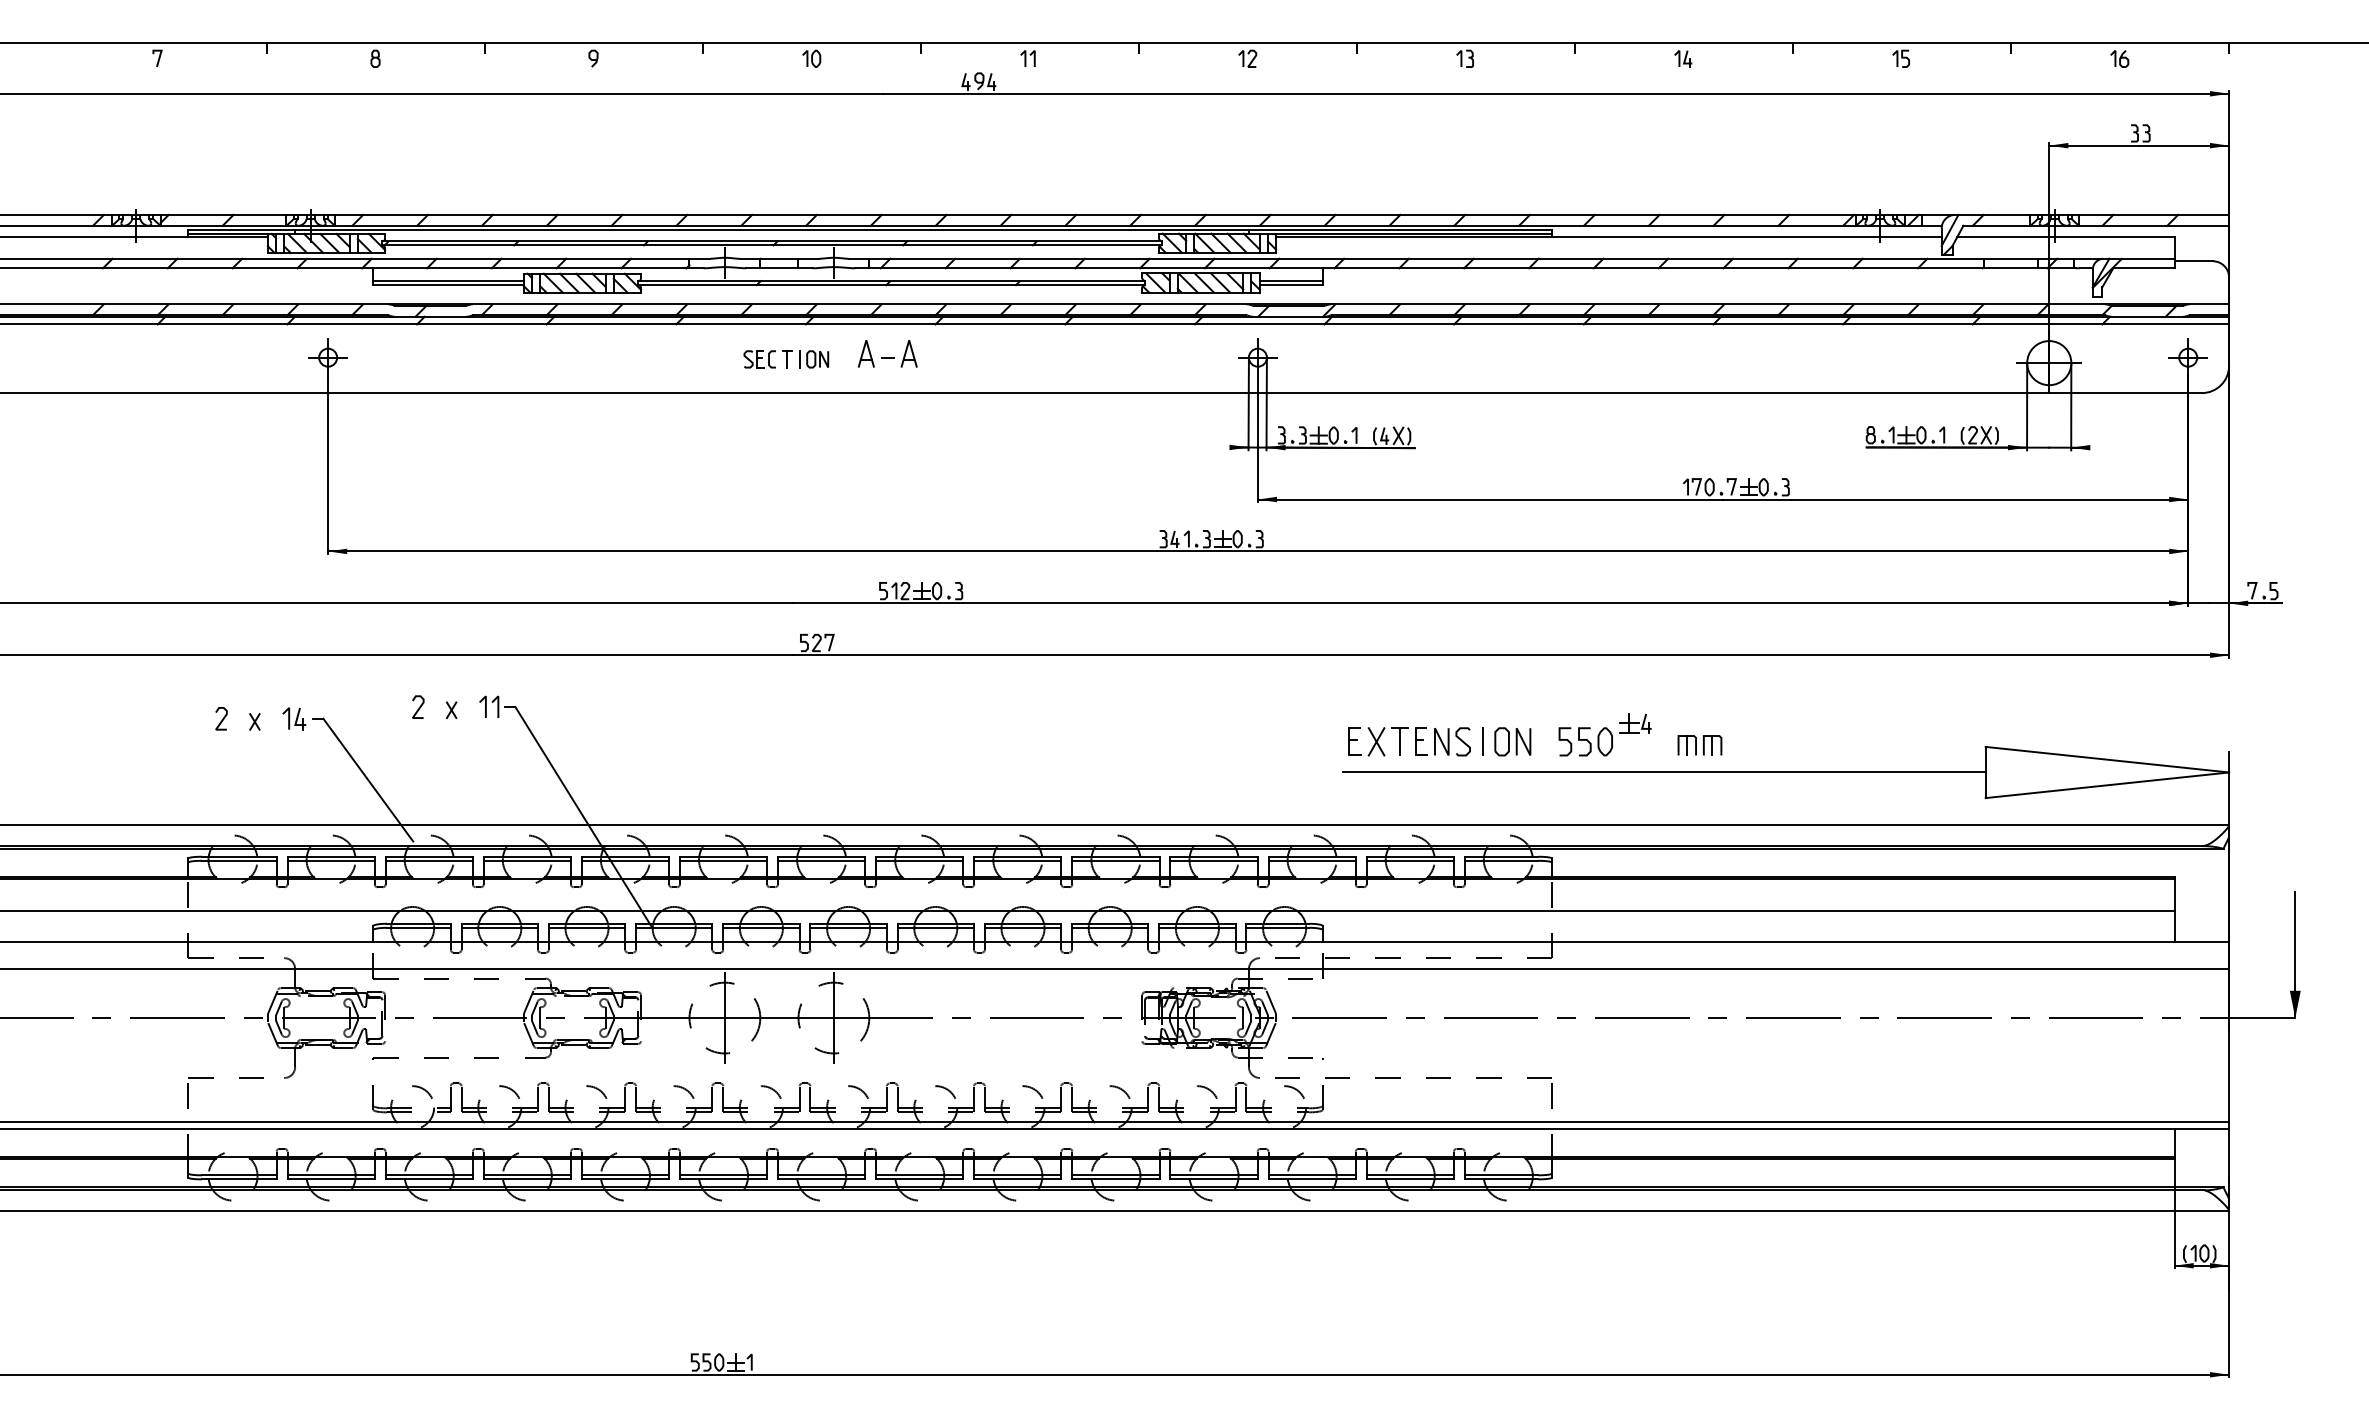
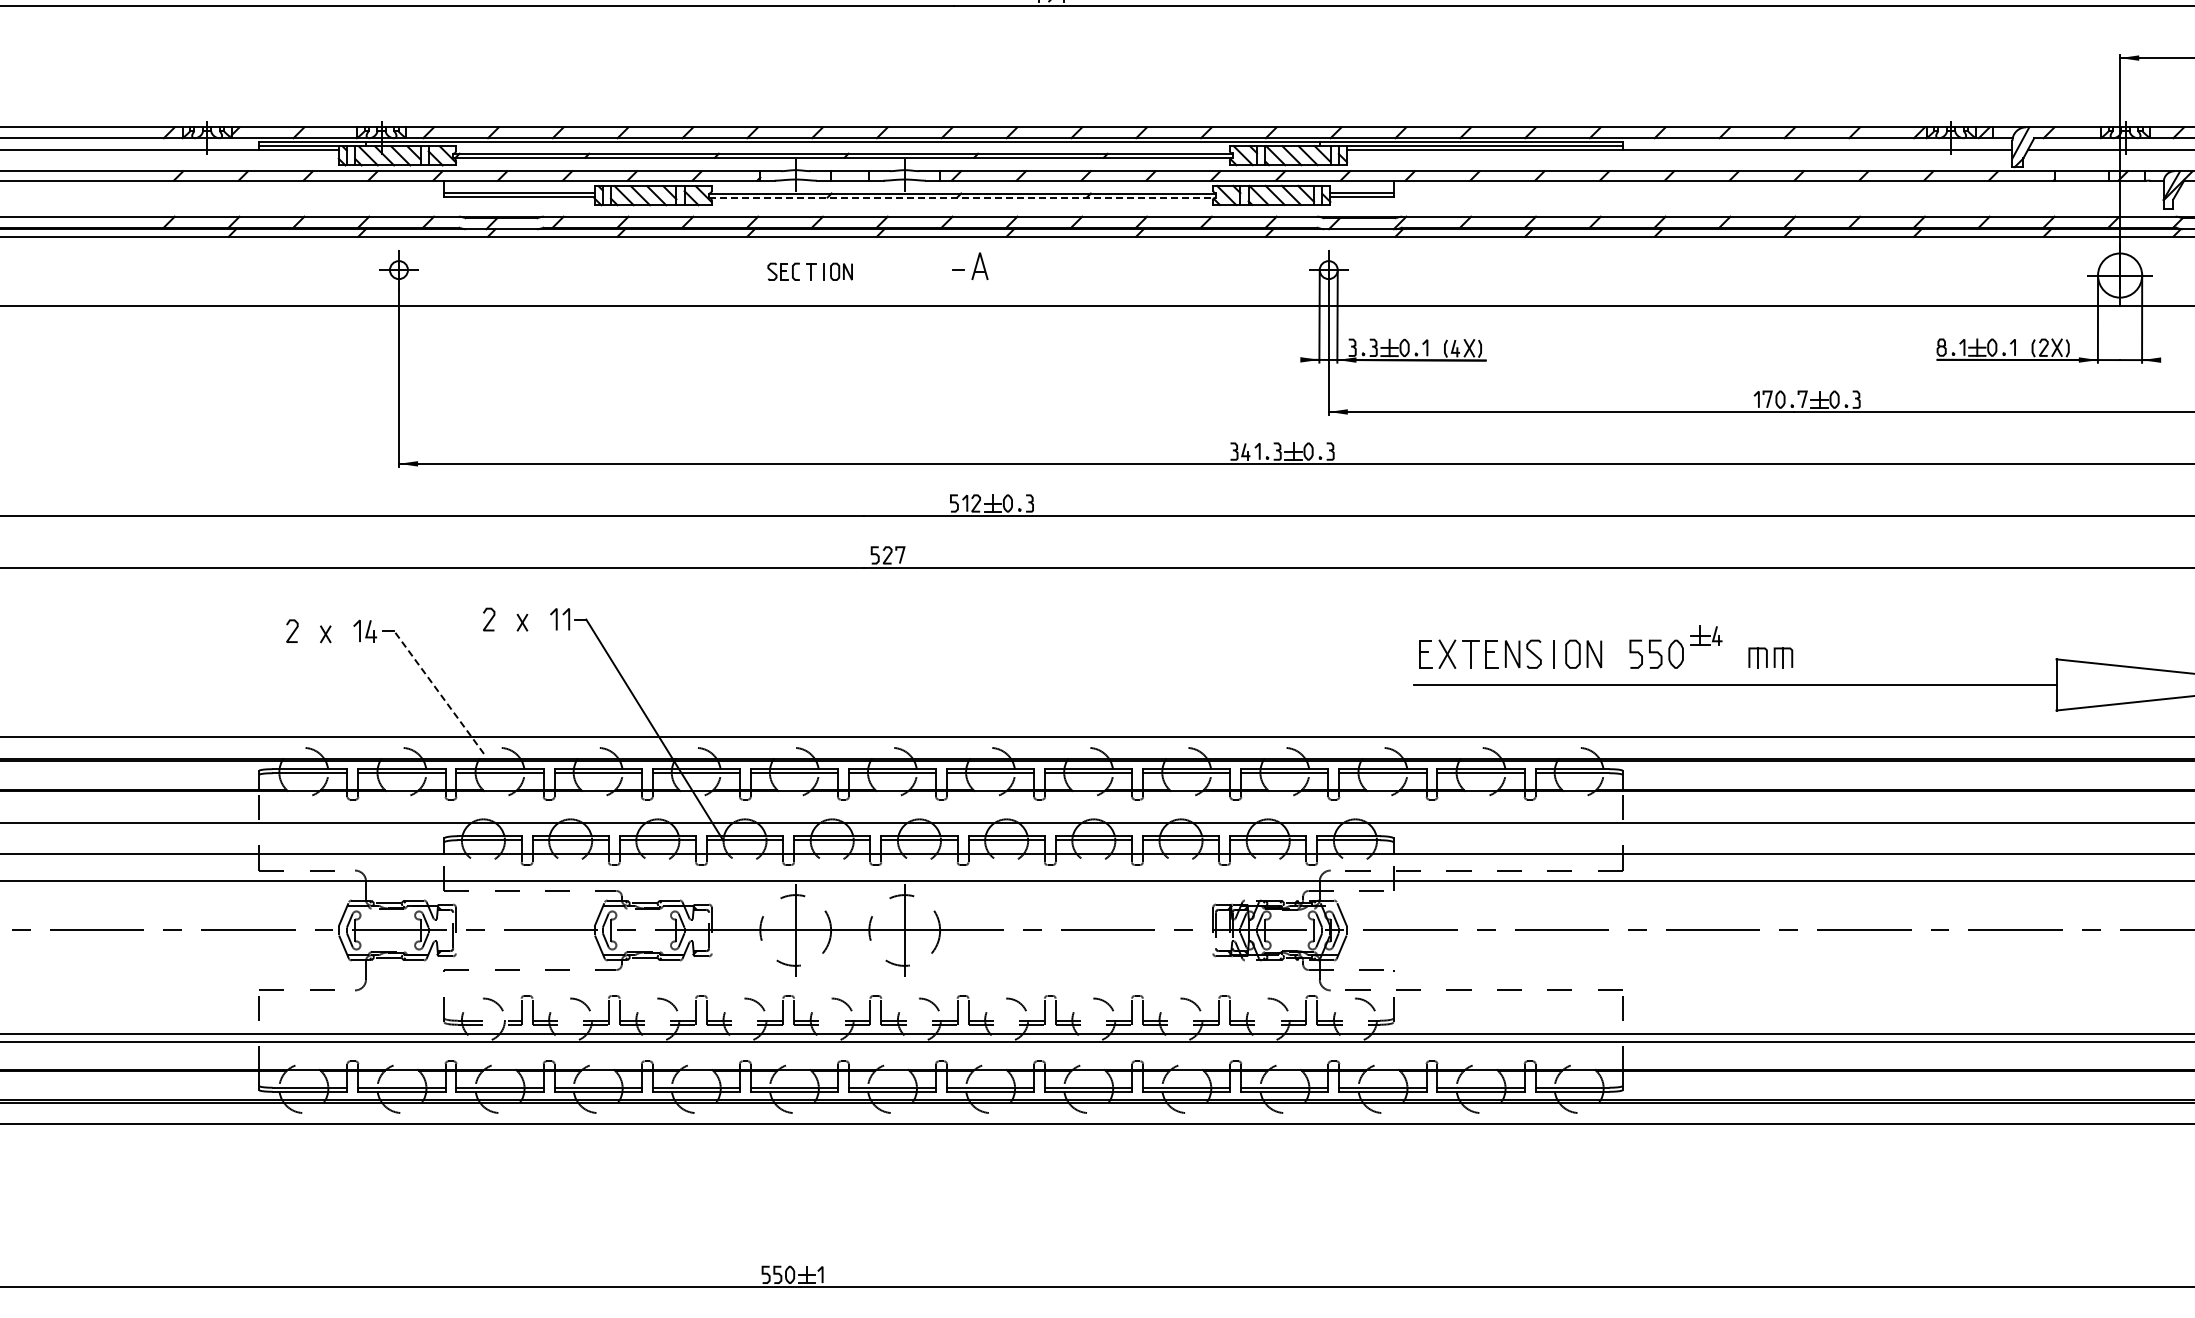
line: (892, 285) -> (963, 197), solid -> dashed
part: (866, 353) -> (937, 265), removed
part: (786, 359) -> (810, 271), moved
line: (368, 779) -> (439, 691), solid -> dashed

